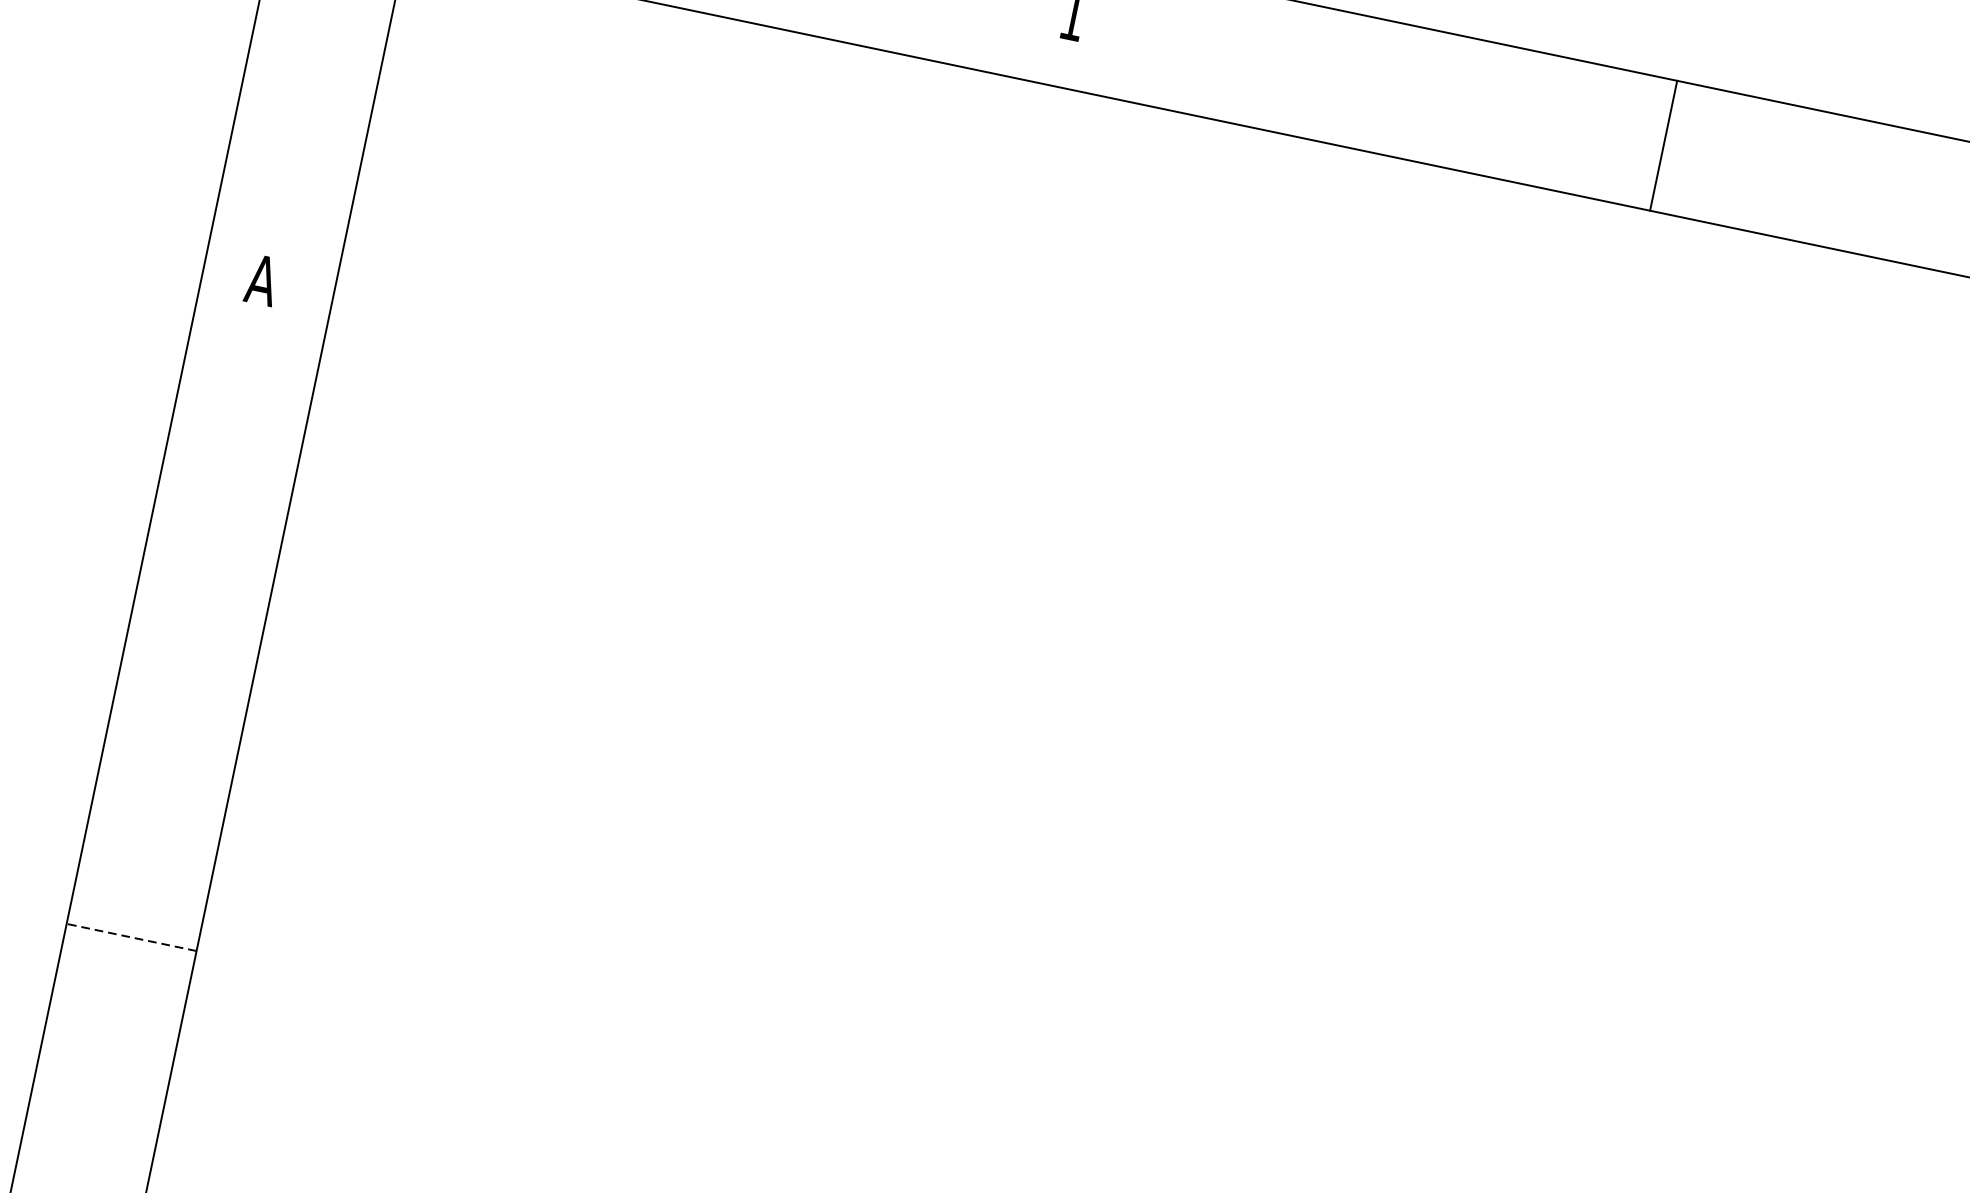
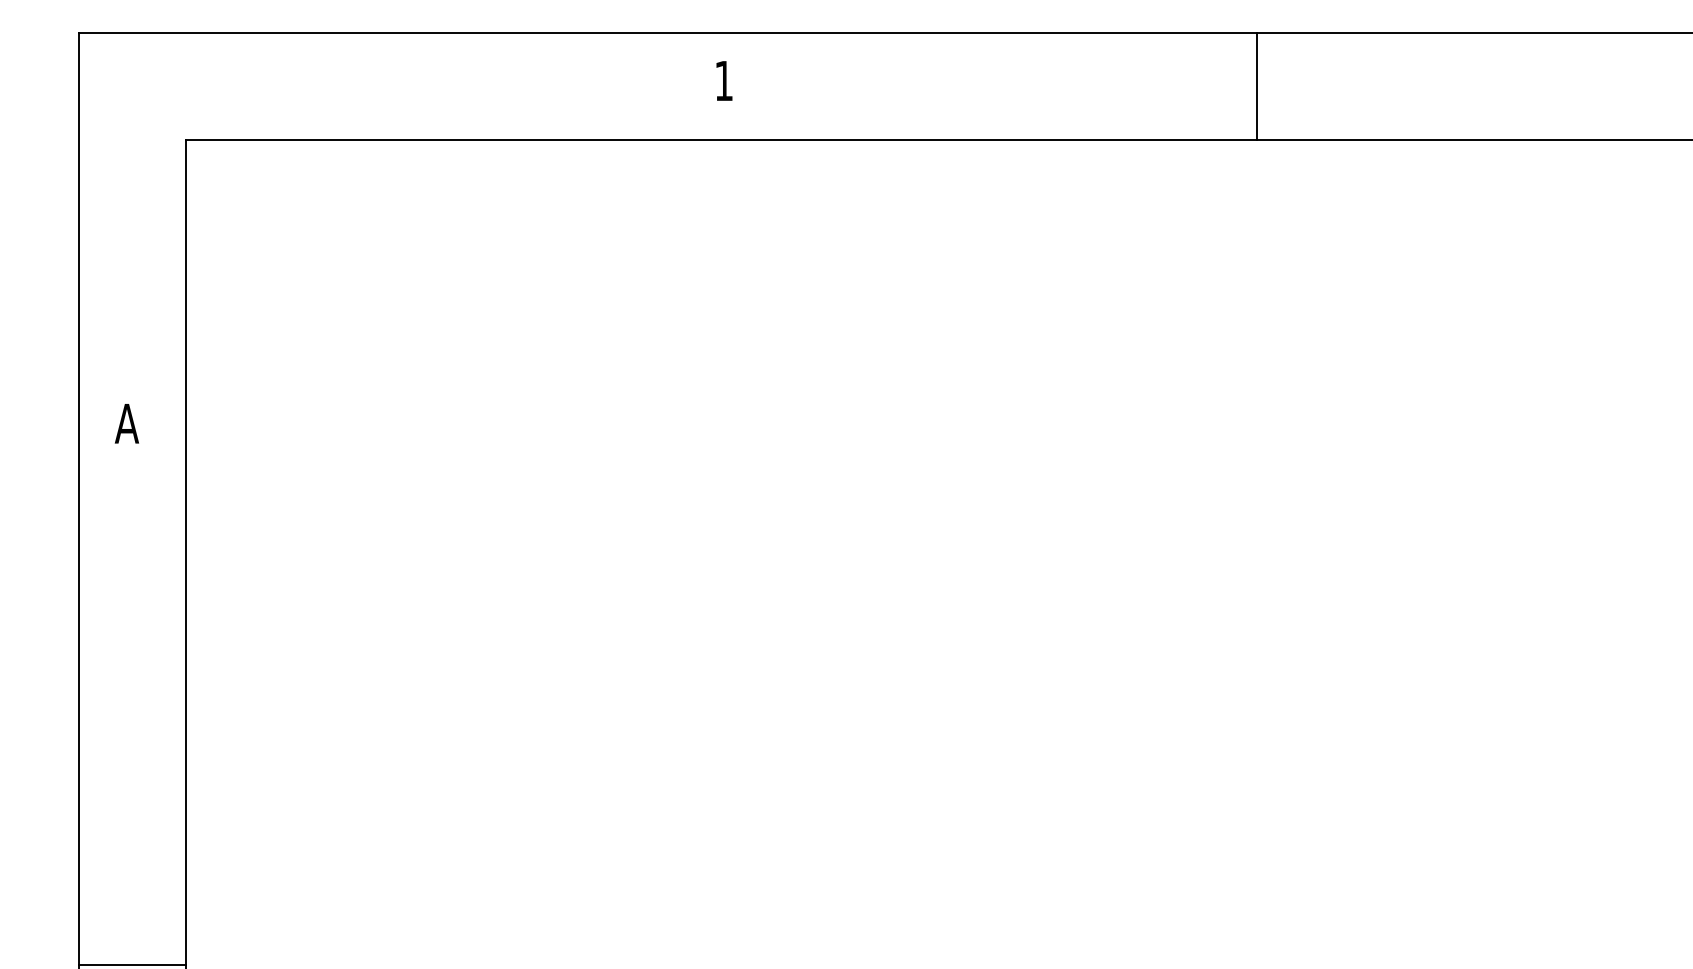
line: (1663, 144) -> (1256, 85), moved
line: (131, 937) -> (132, 964), dashed -> solid

